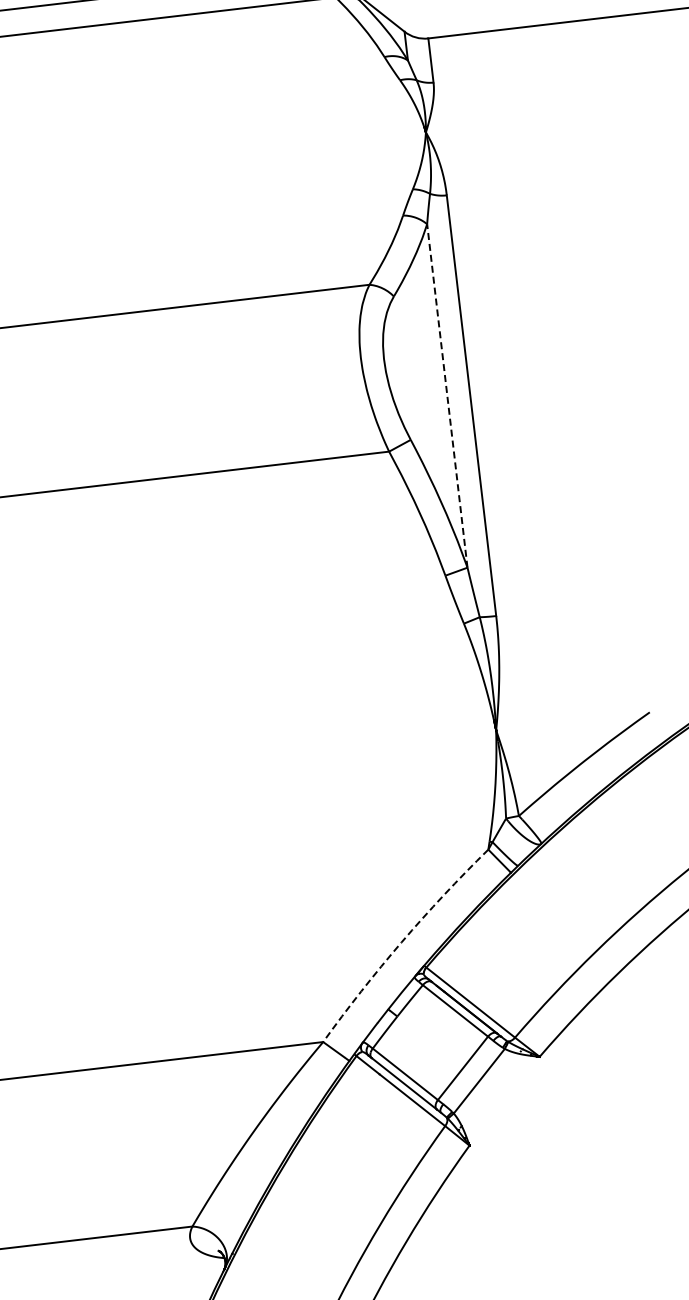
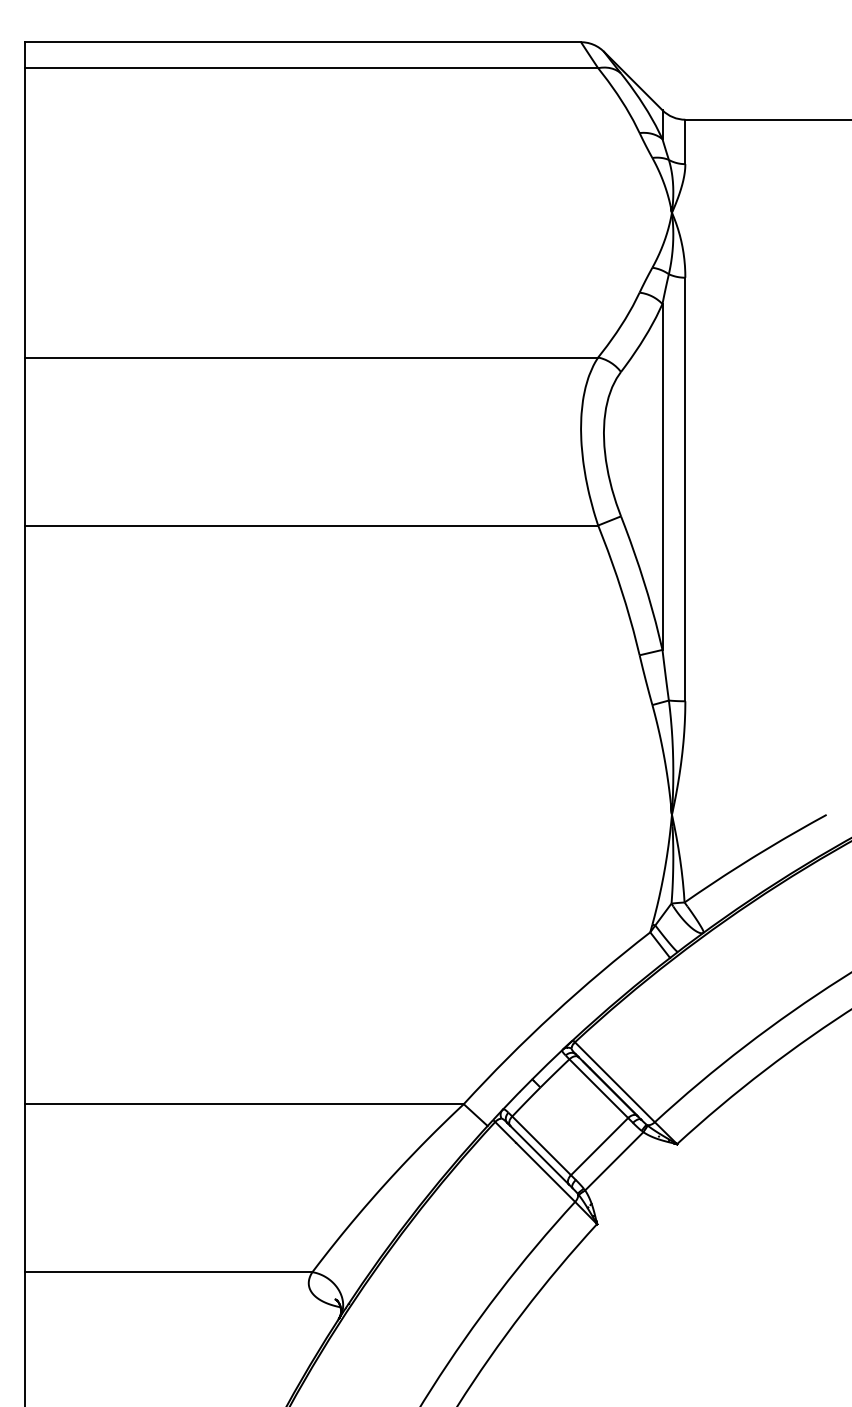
line: (447, 396) -> (662, 477), dashed -> solid
arc: (401, 942) -> (553, 1014), dashed -> solid

